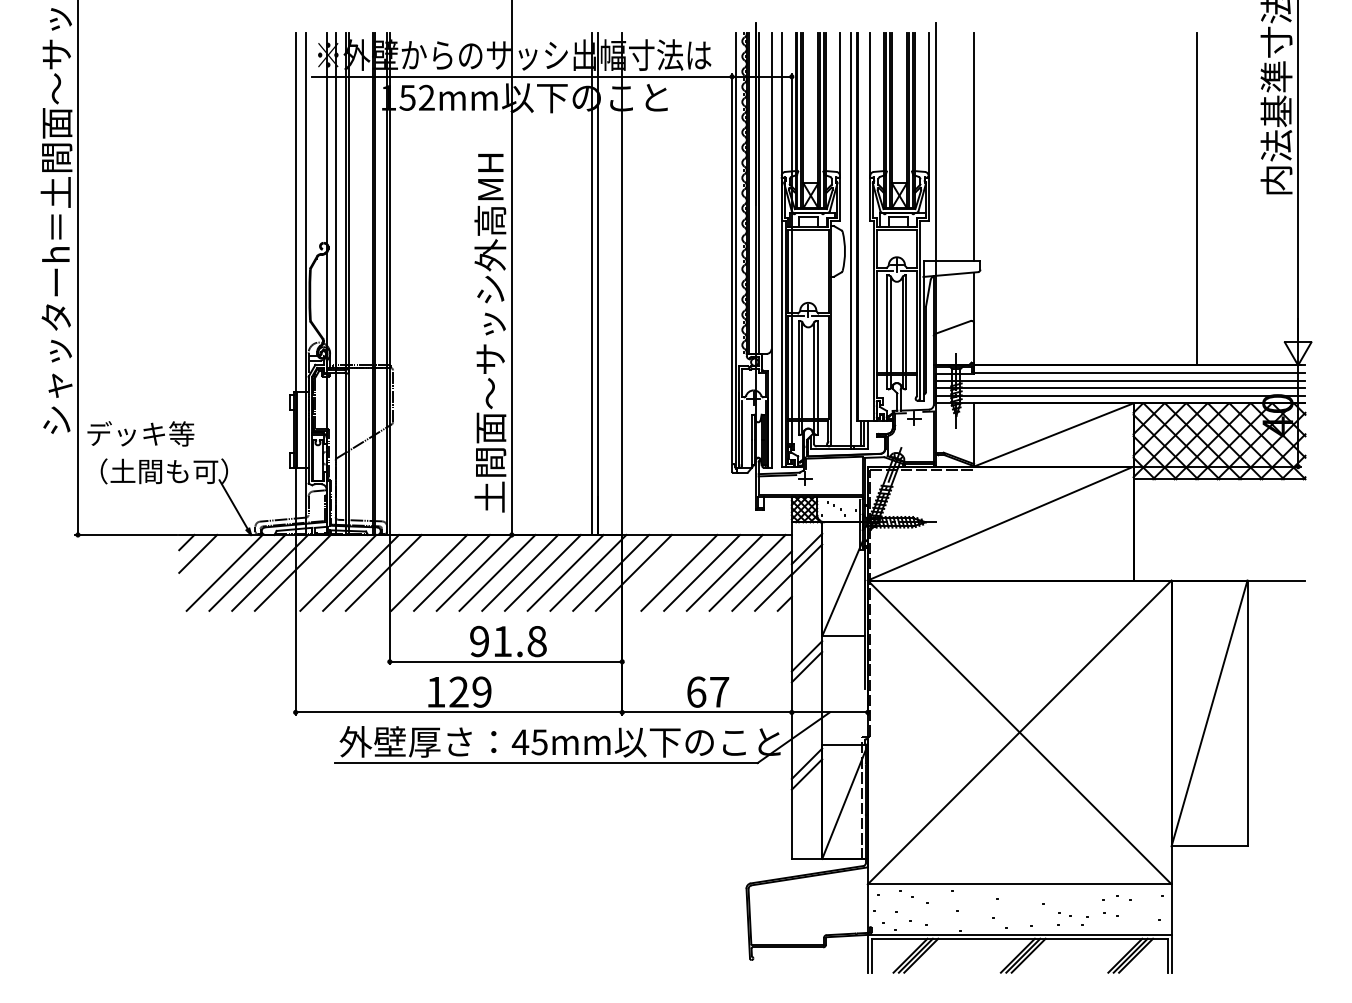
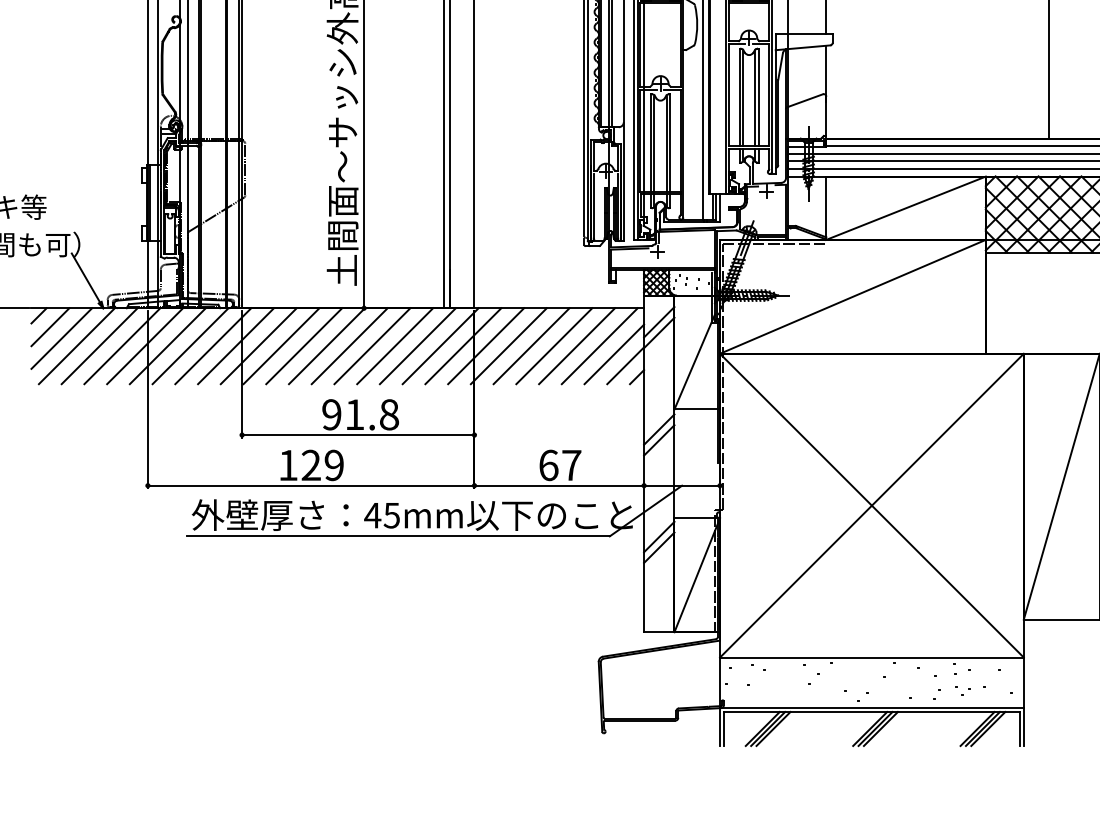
line: (209, 564) -> (61, 337), added
line: (315, 572) -> (167, 345), added
line: (406, 572) -> (258, 345), added
line: (656, 572) -> (508, 345), added

